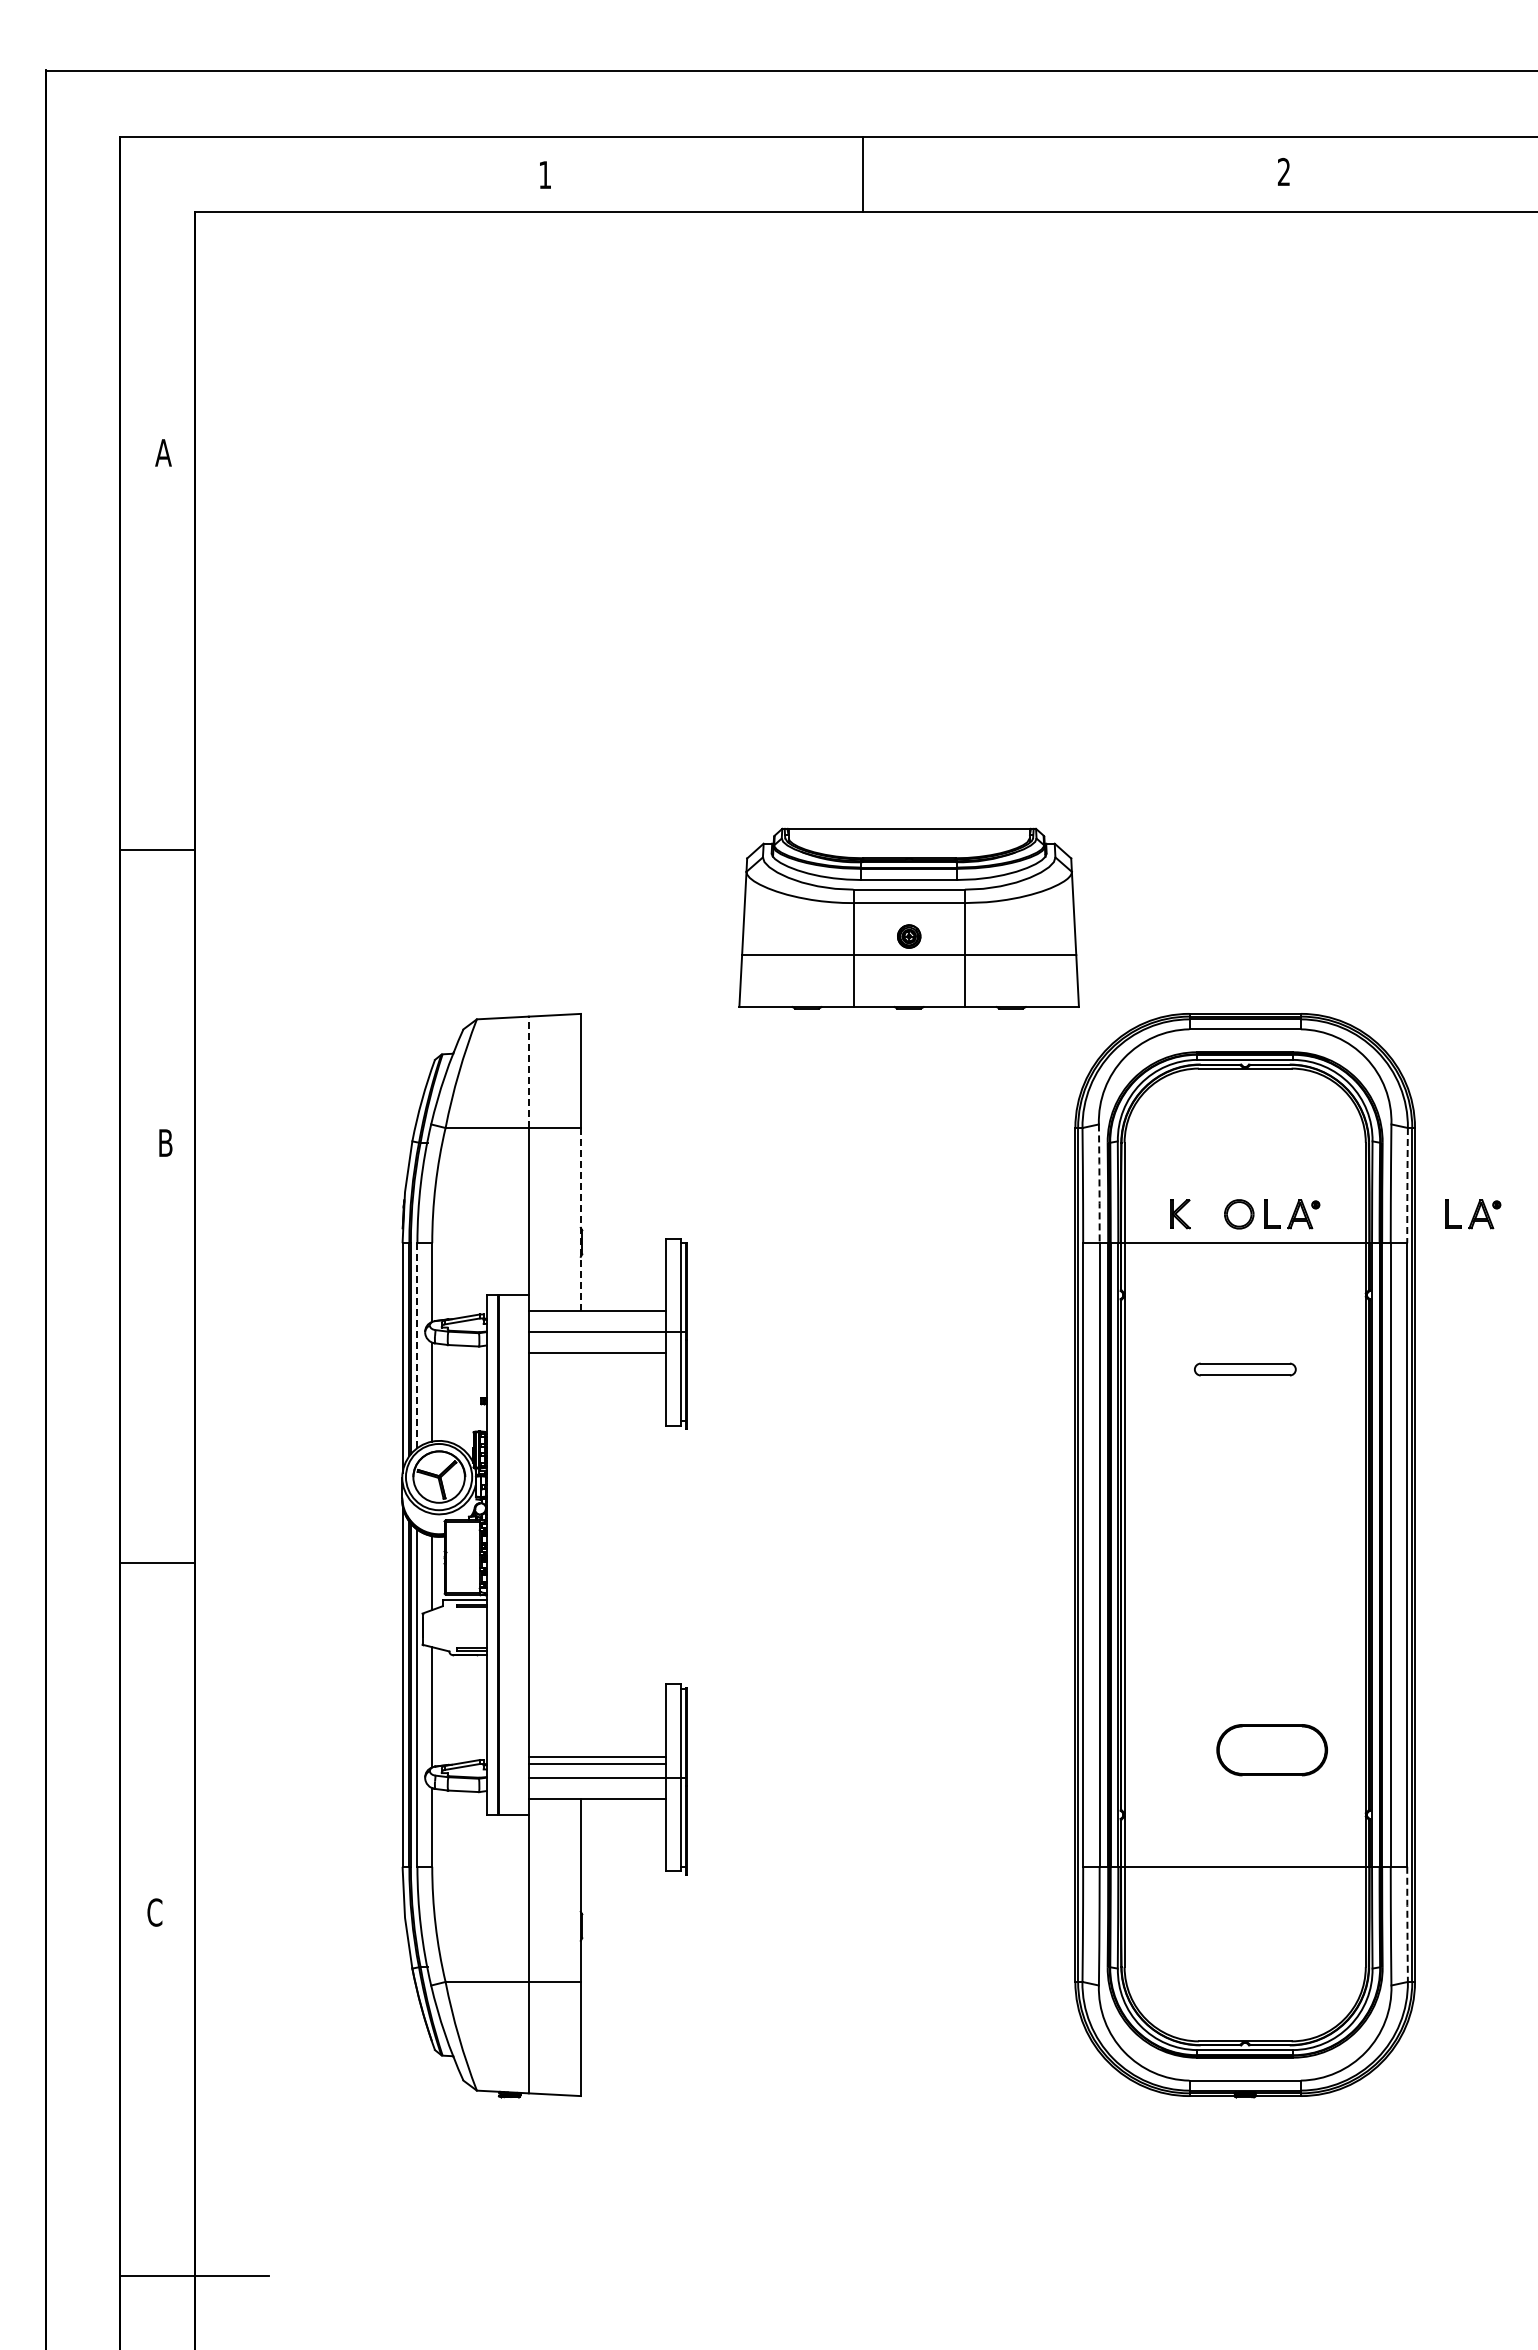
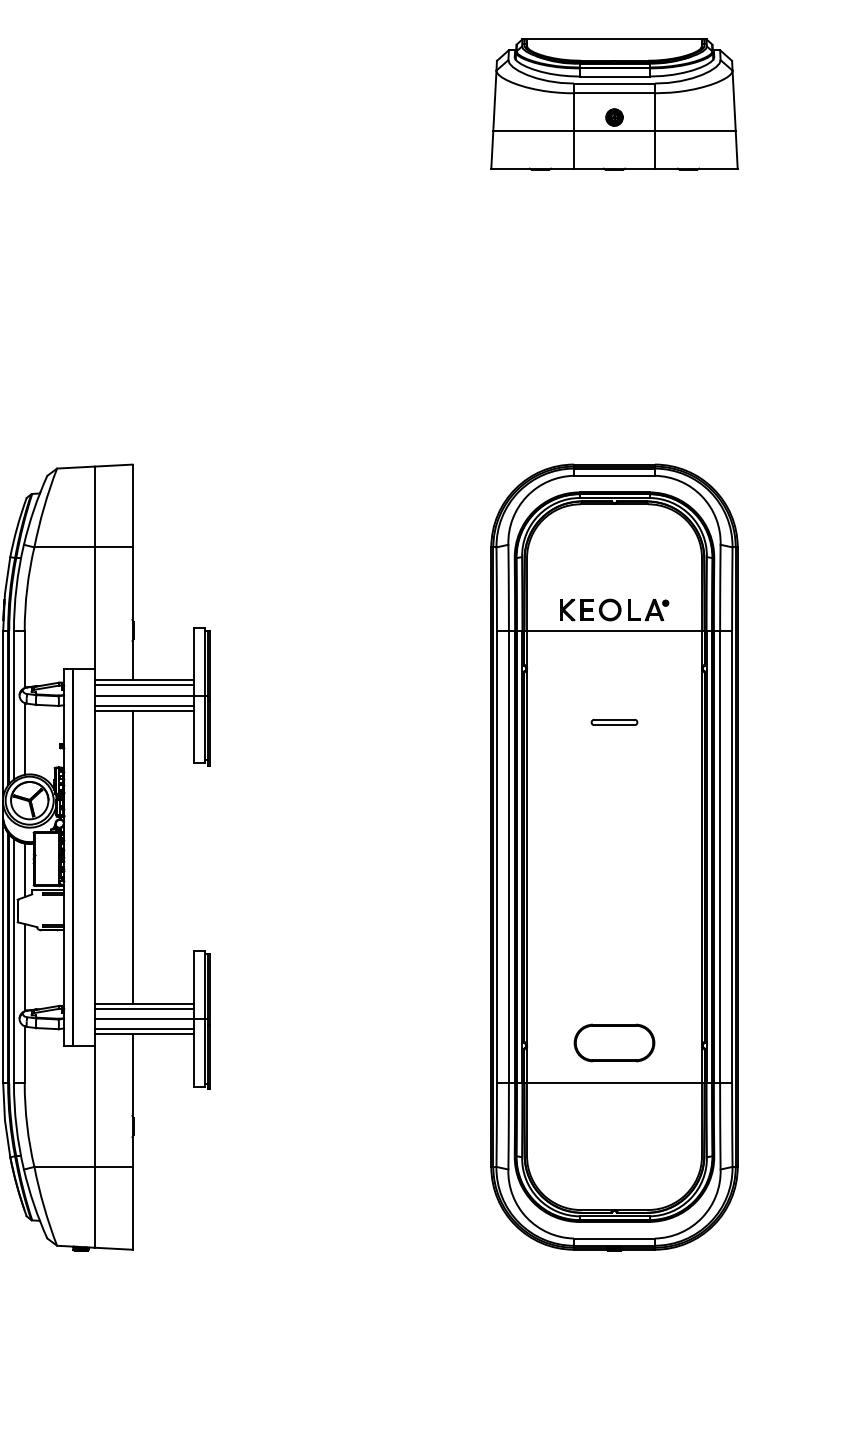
part: (908, 918) -> (614, 104), moved
line: (528, 1072) -> (94, 507), dashed -> solid
line: (1099, 1183) -> (508, 587), dashed -> solid
line: (1407, 1185) -> (732, 589), dashed -> solid
part: (1207, 1213) -> (587, 609), added
part: (1473, 1214) -> (780, 610), removed
line: (580, 1219) -> (132, 613), dashed -> solid
line: (597, 1318) -> (144, 685), added
line: (417, 1345) -> (14, 705), dashed -> solid
line: (597, 1346) -> (144, 705), added
part: (1244, 1368) -> (614, 721), size x0.62
line: (580, 1554) -> (132, 856), added
part: (1271, 1750) -> (614, 1043), moved
line: (597, 1791) -> (144, 1028), added
line: (1407, 1925) -> (732, 1125), dashed -> solid

